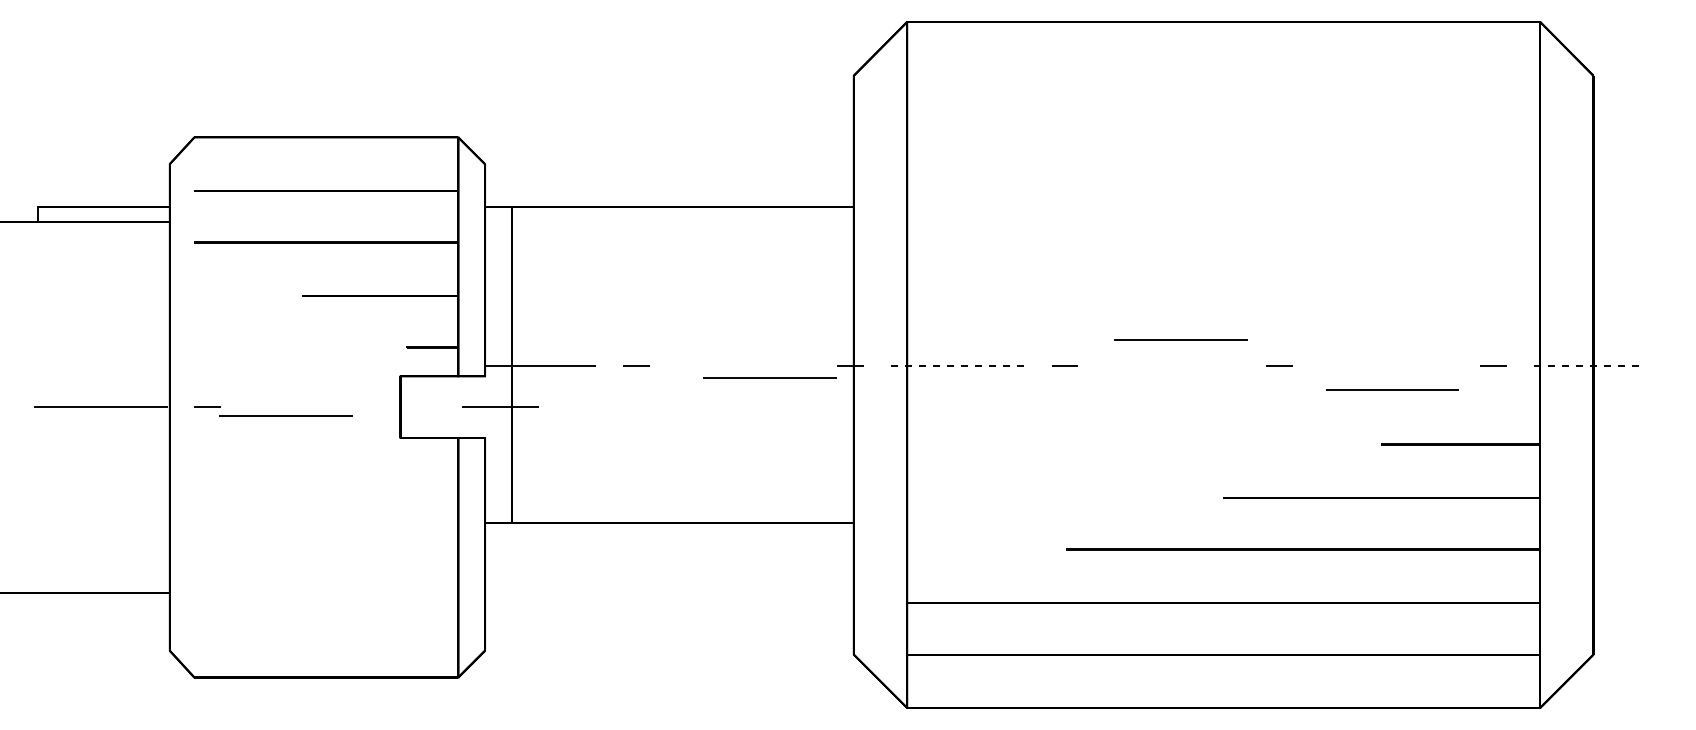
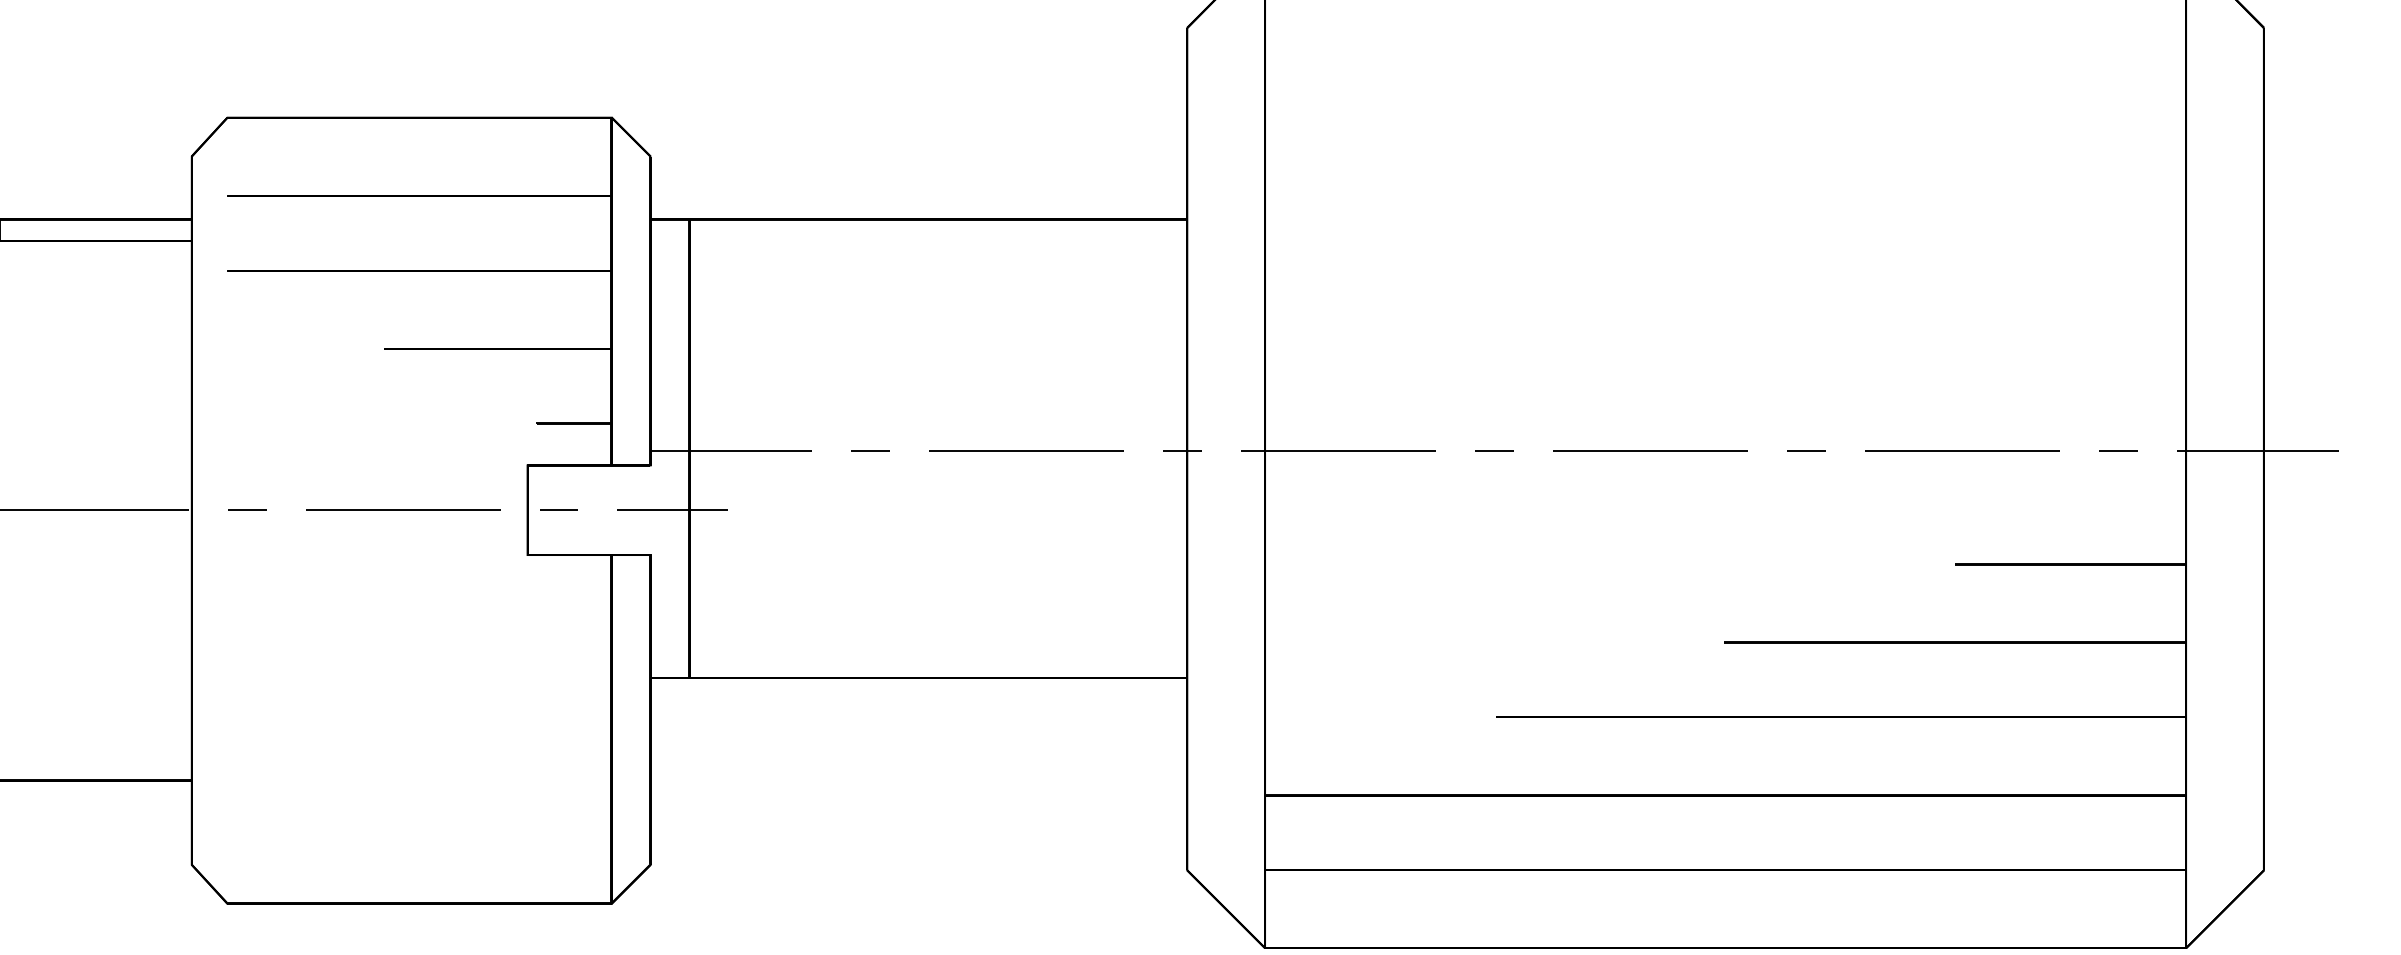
line: (1180, 339) -> (1649, 449), moved
line: (957, 366) -> (1338, 451), dashed -> solid
line: (1589, 366) -> (2258, 451), dashed -> solid
line: (769, 377) -> (1026, 449), moved
line: (1392, 389) -> (1962, 449), moved
line: (422, 406) -> (559, 509), added
line: (285, 415) -> (402, 509), moved

